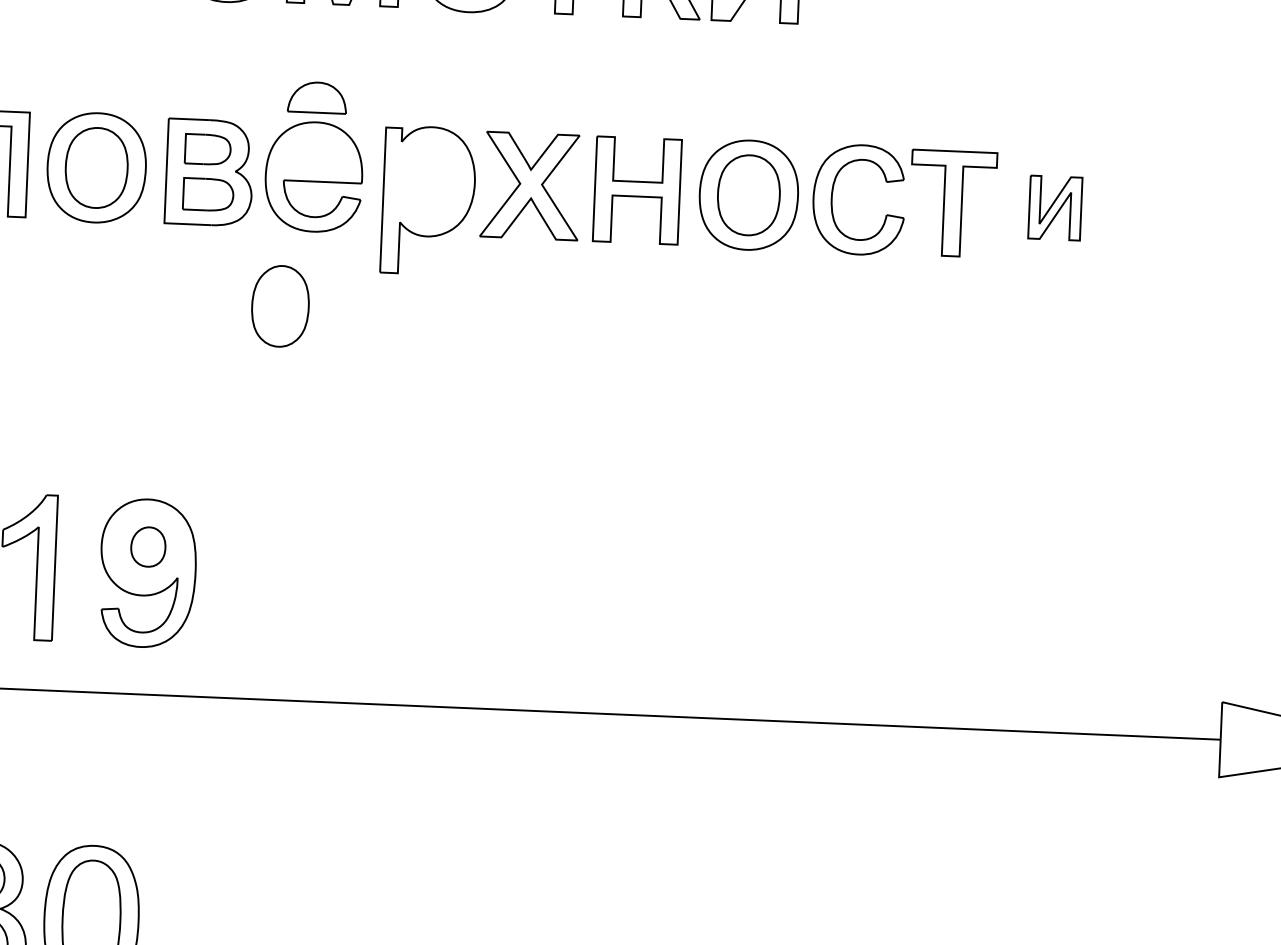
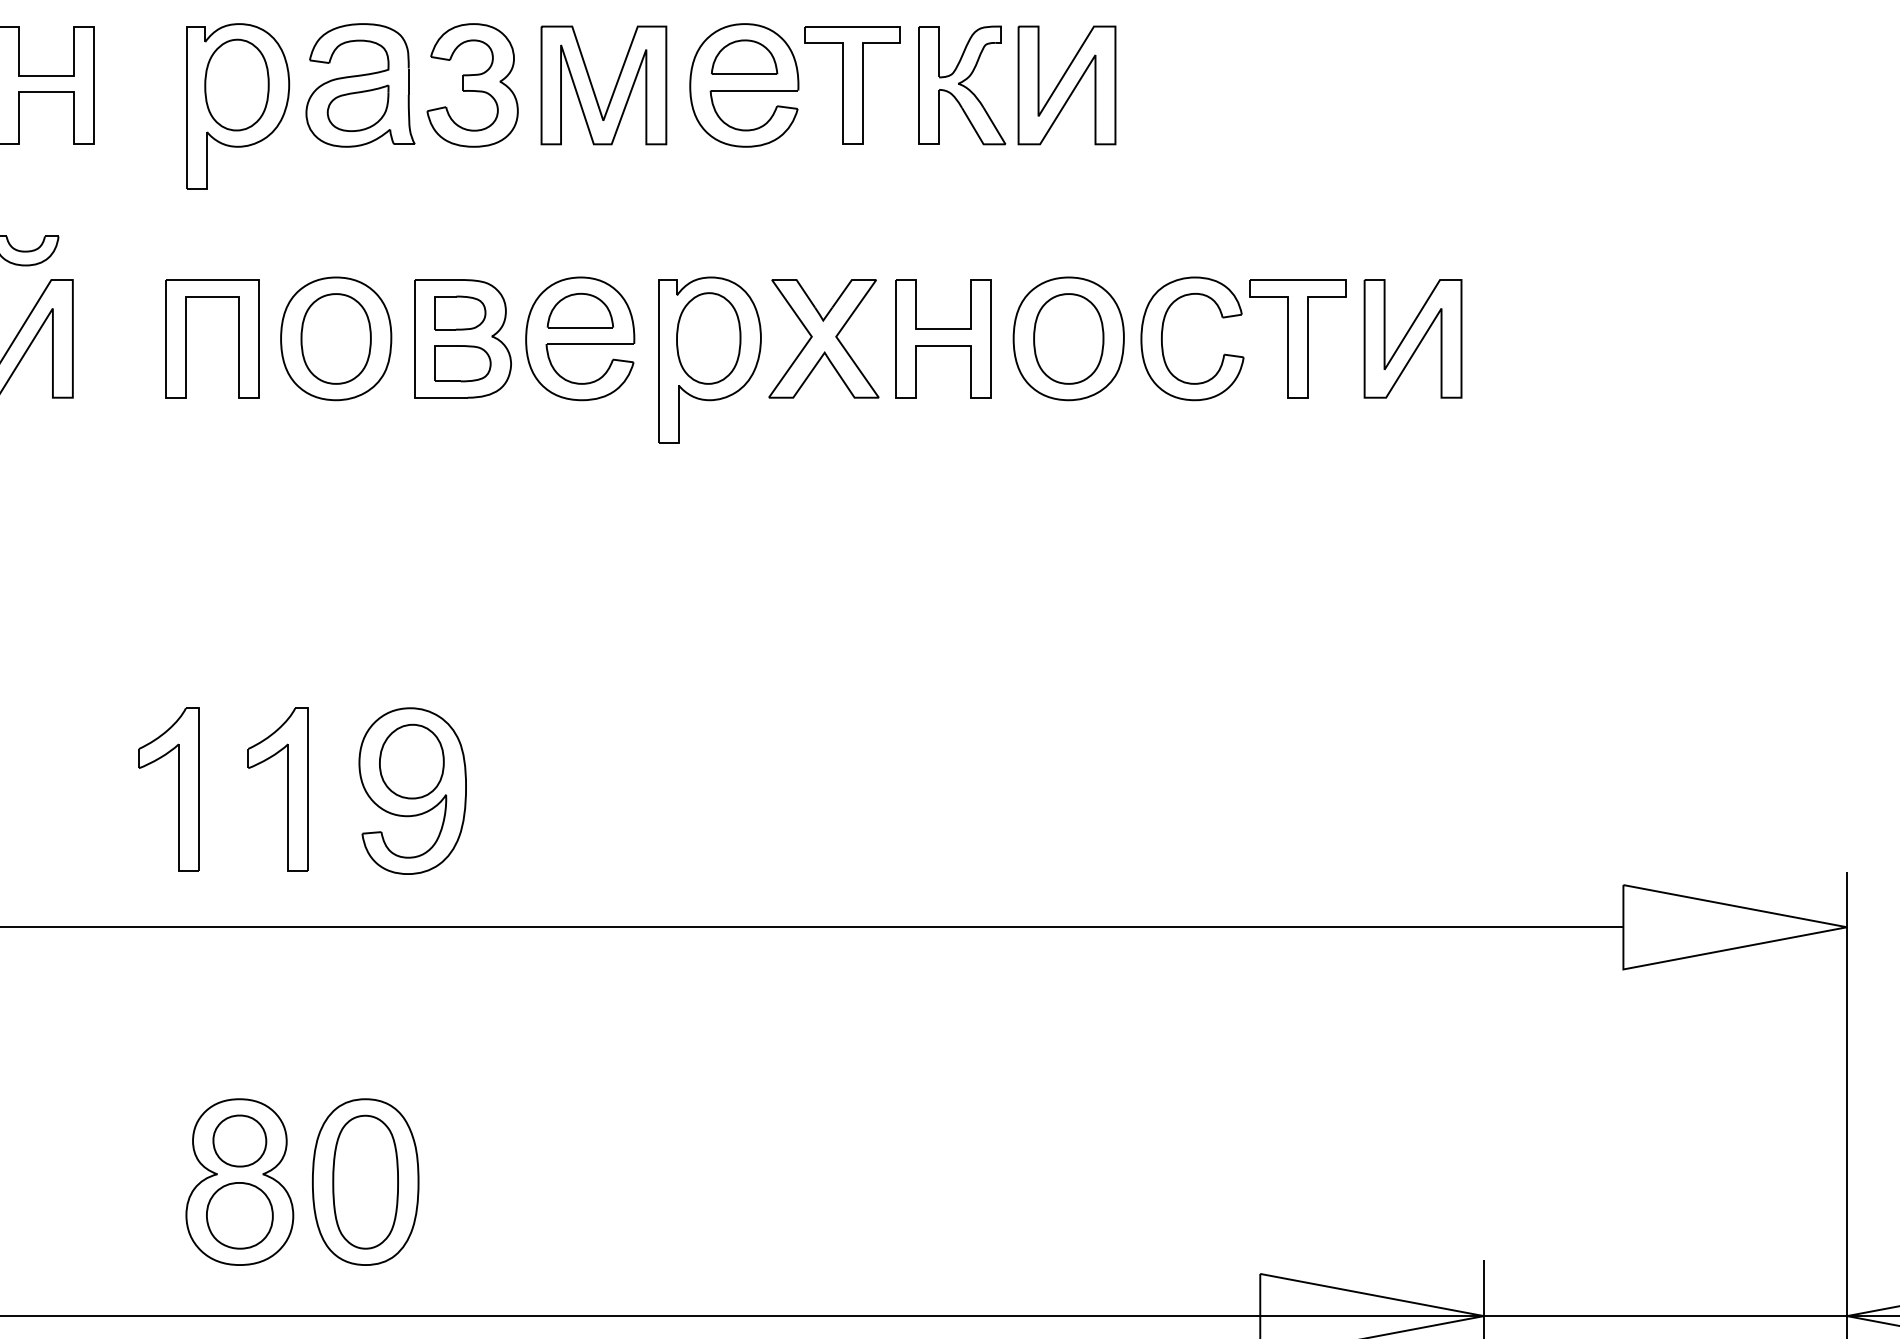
part: (316, 97) -> (579, 310), moved
part: (1054, 207) -> (1412, 338), size x1.67
part: (280, 306) -> (708, 338), moved
part: (148, 546) -> (411, 761), size x1.67

